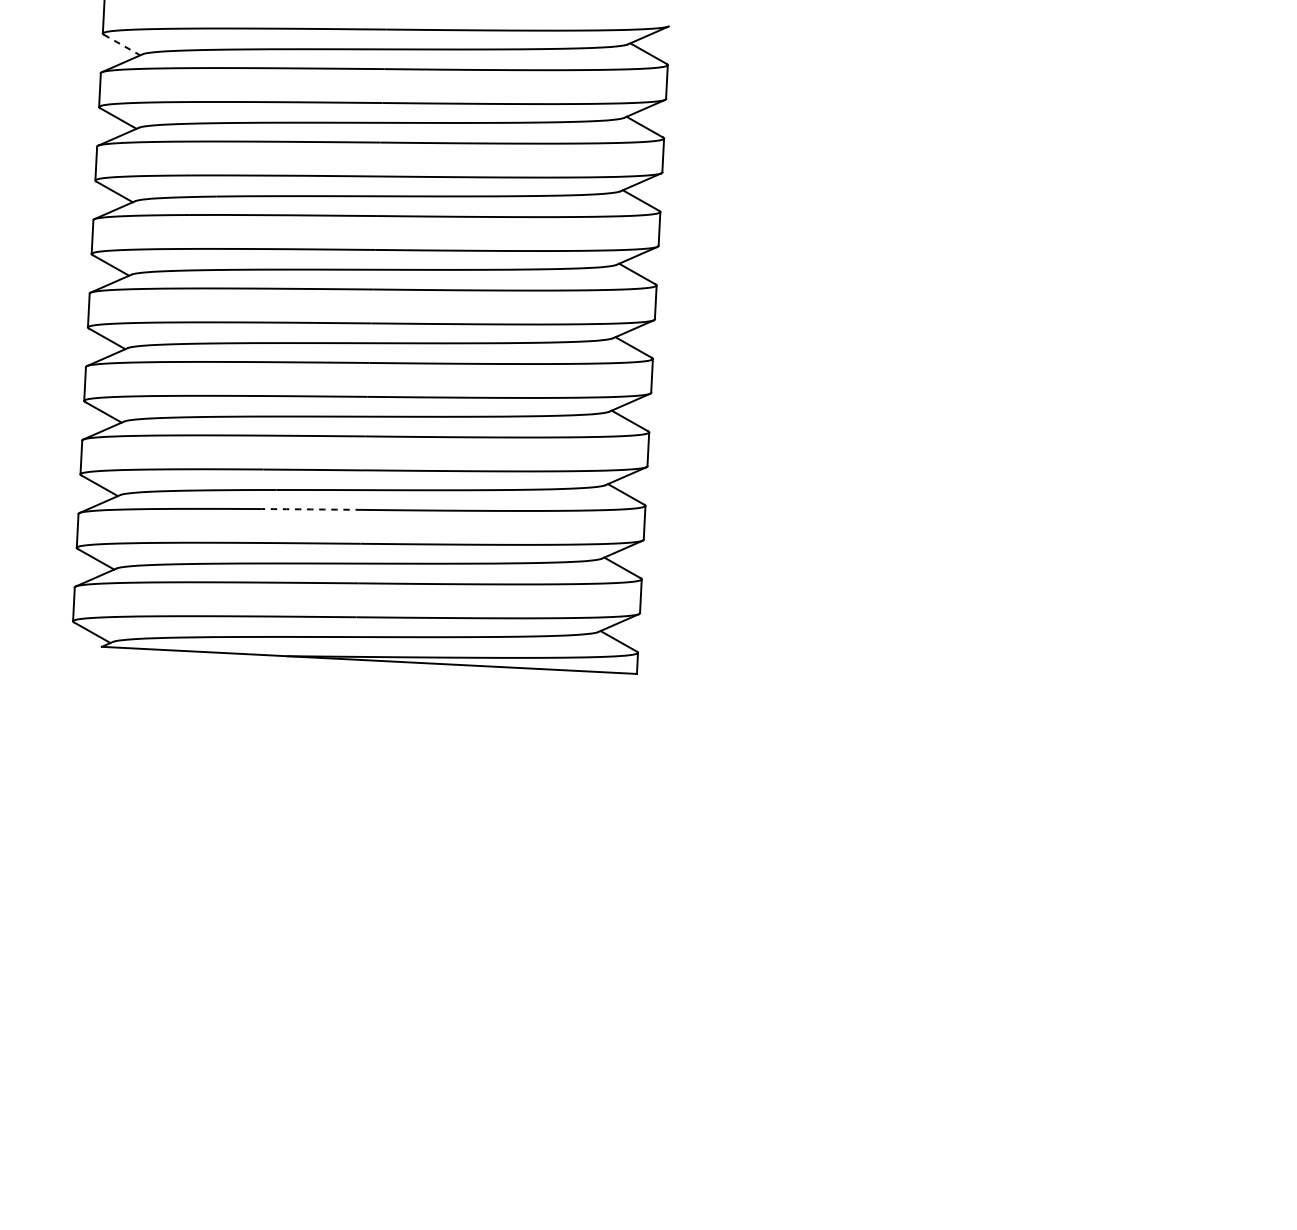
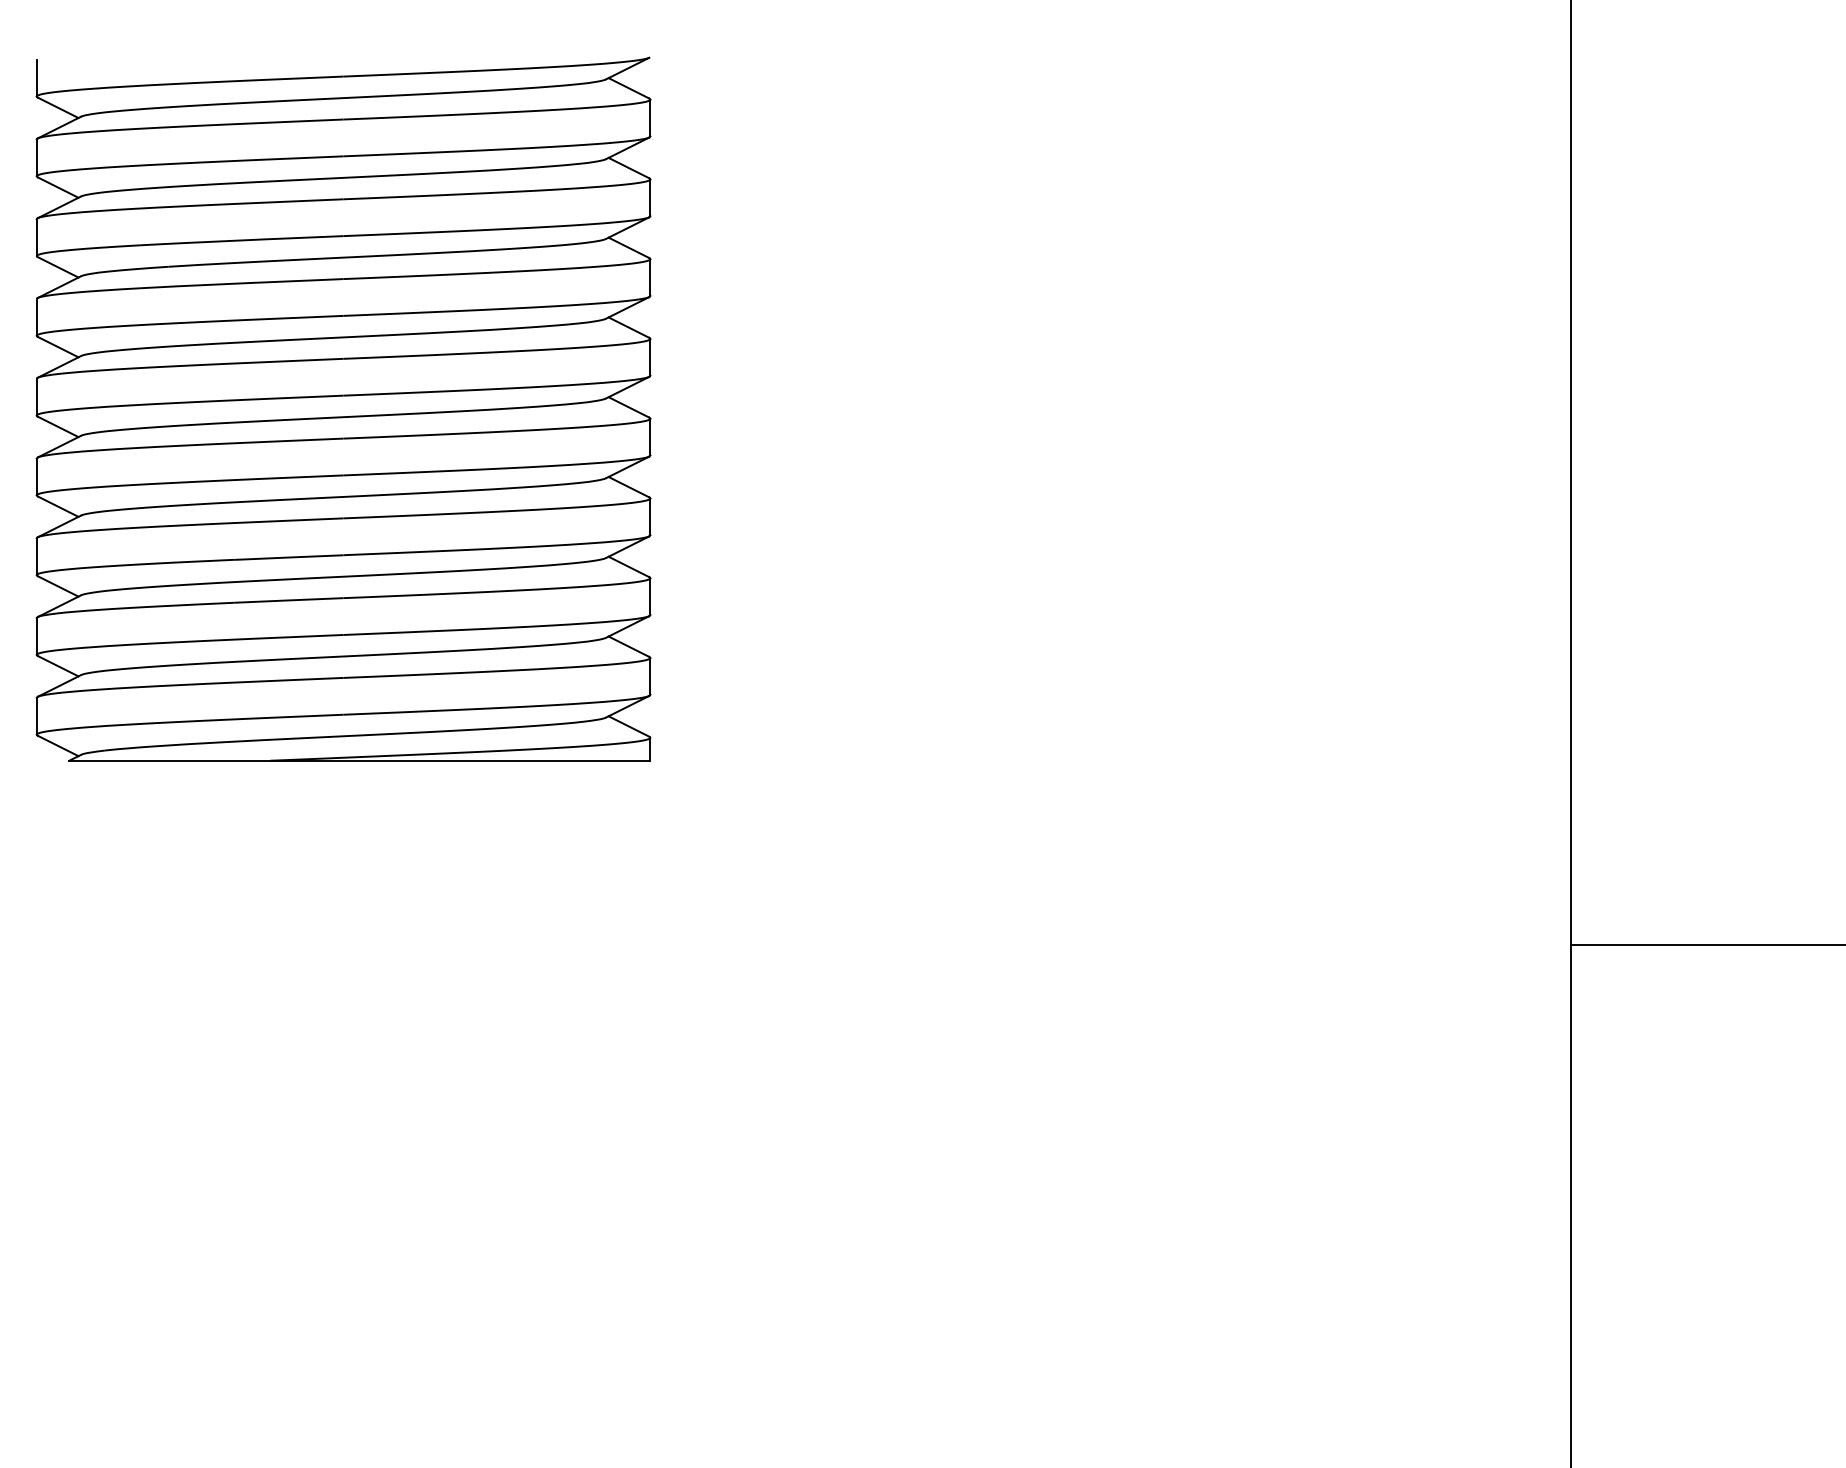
line: (122, 44) -> (58, 107), dashed -> solid
arc: (312, 509) -> (289, 600), dashed -> solid

